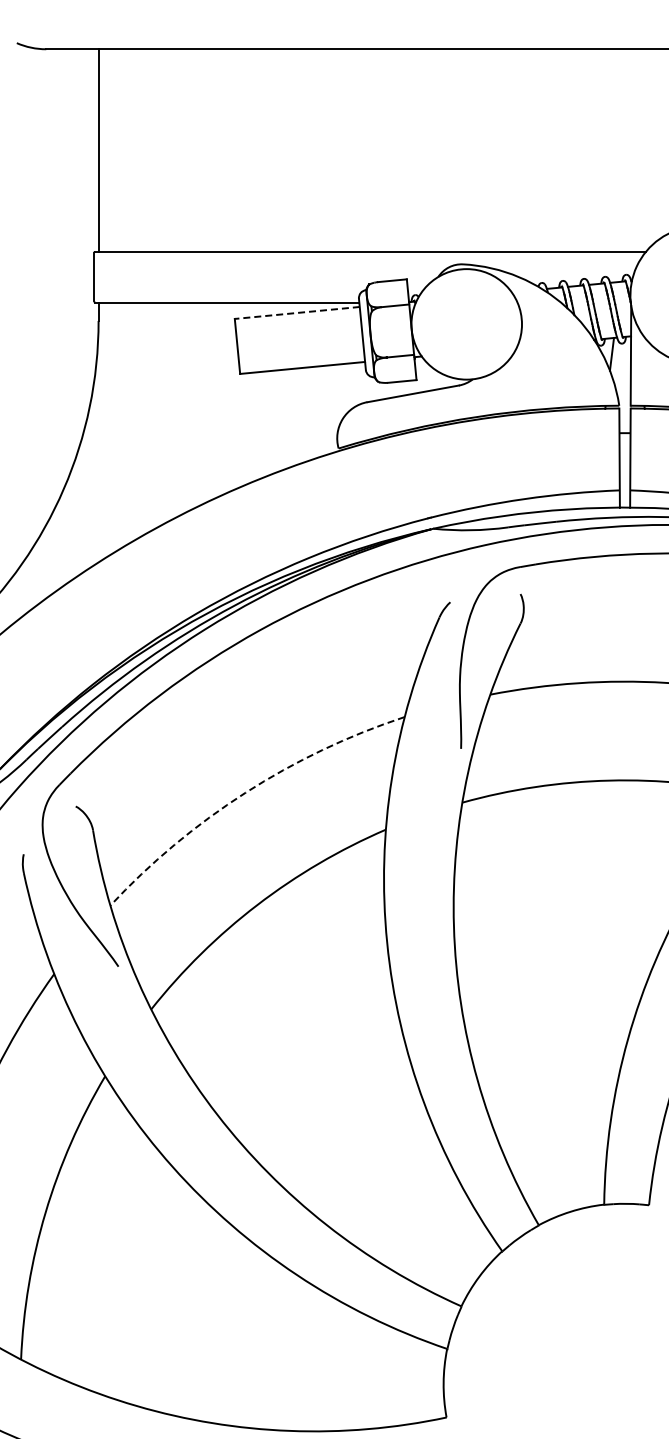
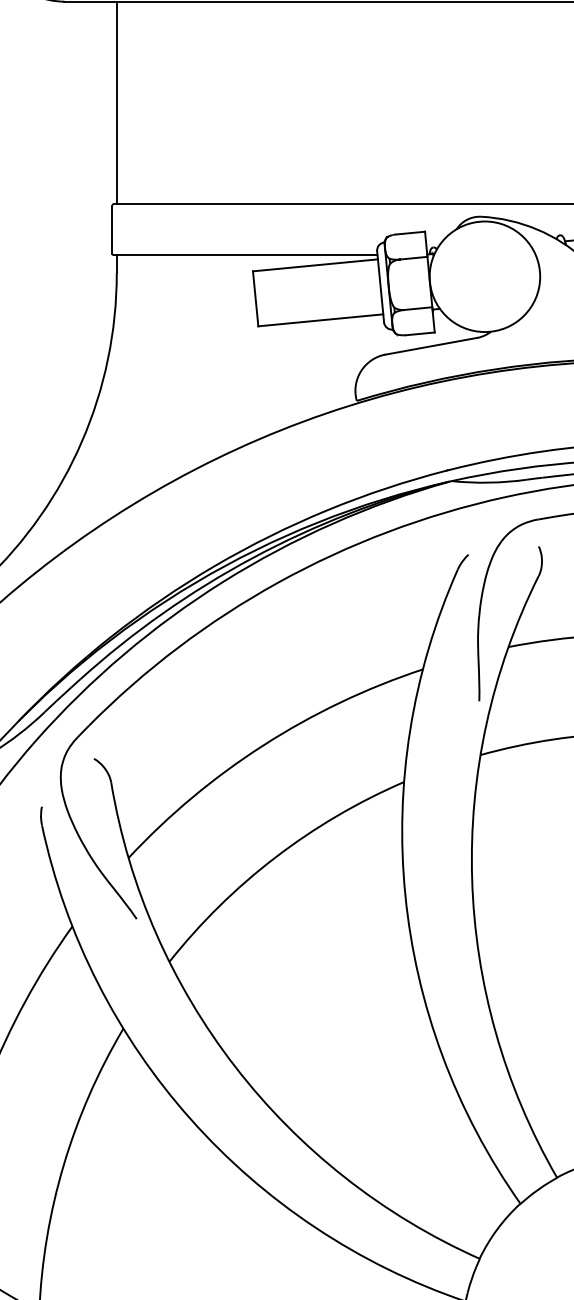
line: (297, 312) -> (315, 264), dashed -> solid
arc: (245, 792) -> (263, 744), dashed -> solid

